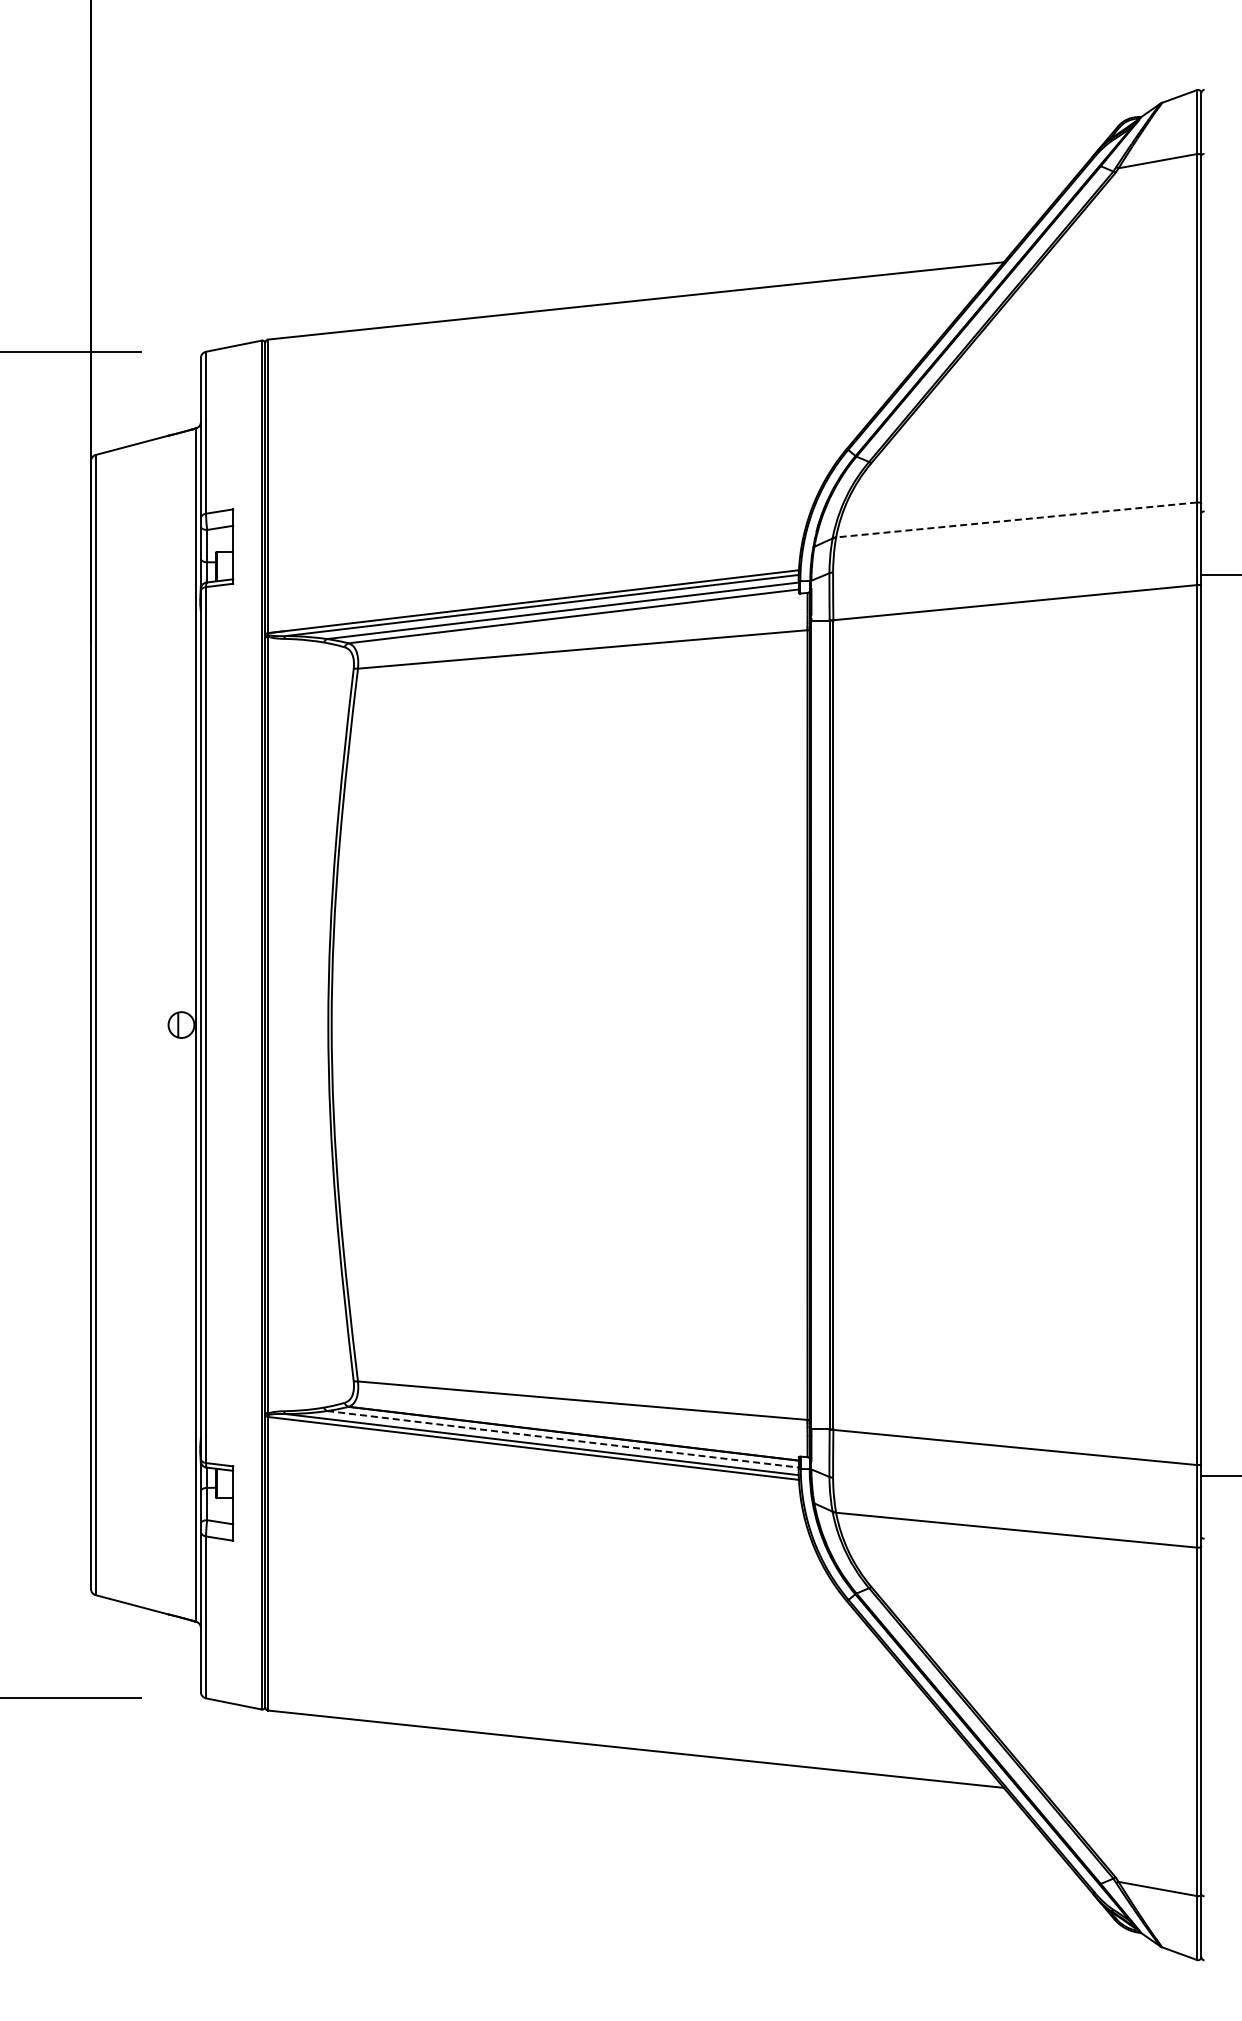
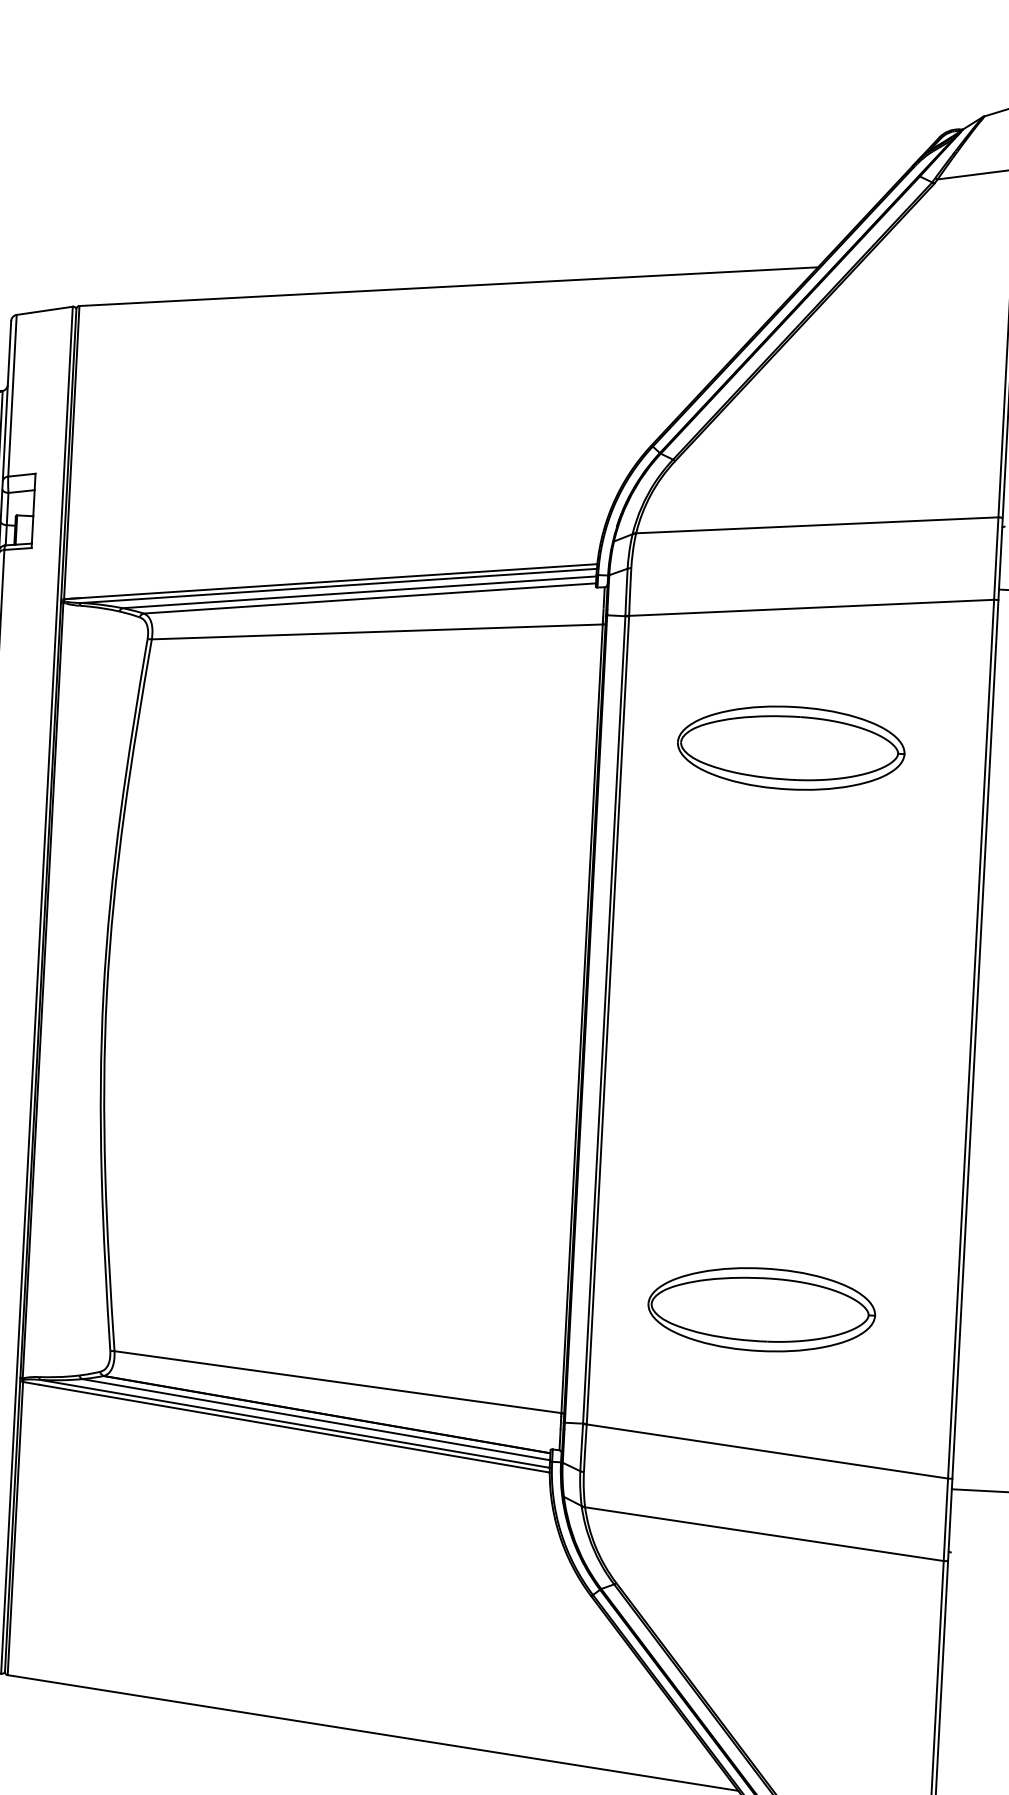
line: (1016, 520) -> (817, 525), dashed -> solid
part: (1001, 743) -> (790, 747), added
part: (1001, 1306) -> (761, 1309), added
line: (563, 1439) -> (316, 1419), dashed -> solid

